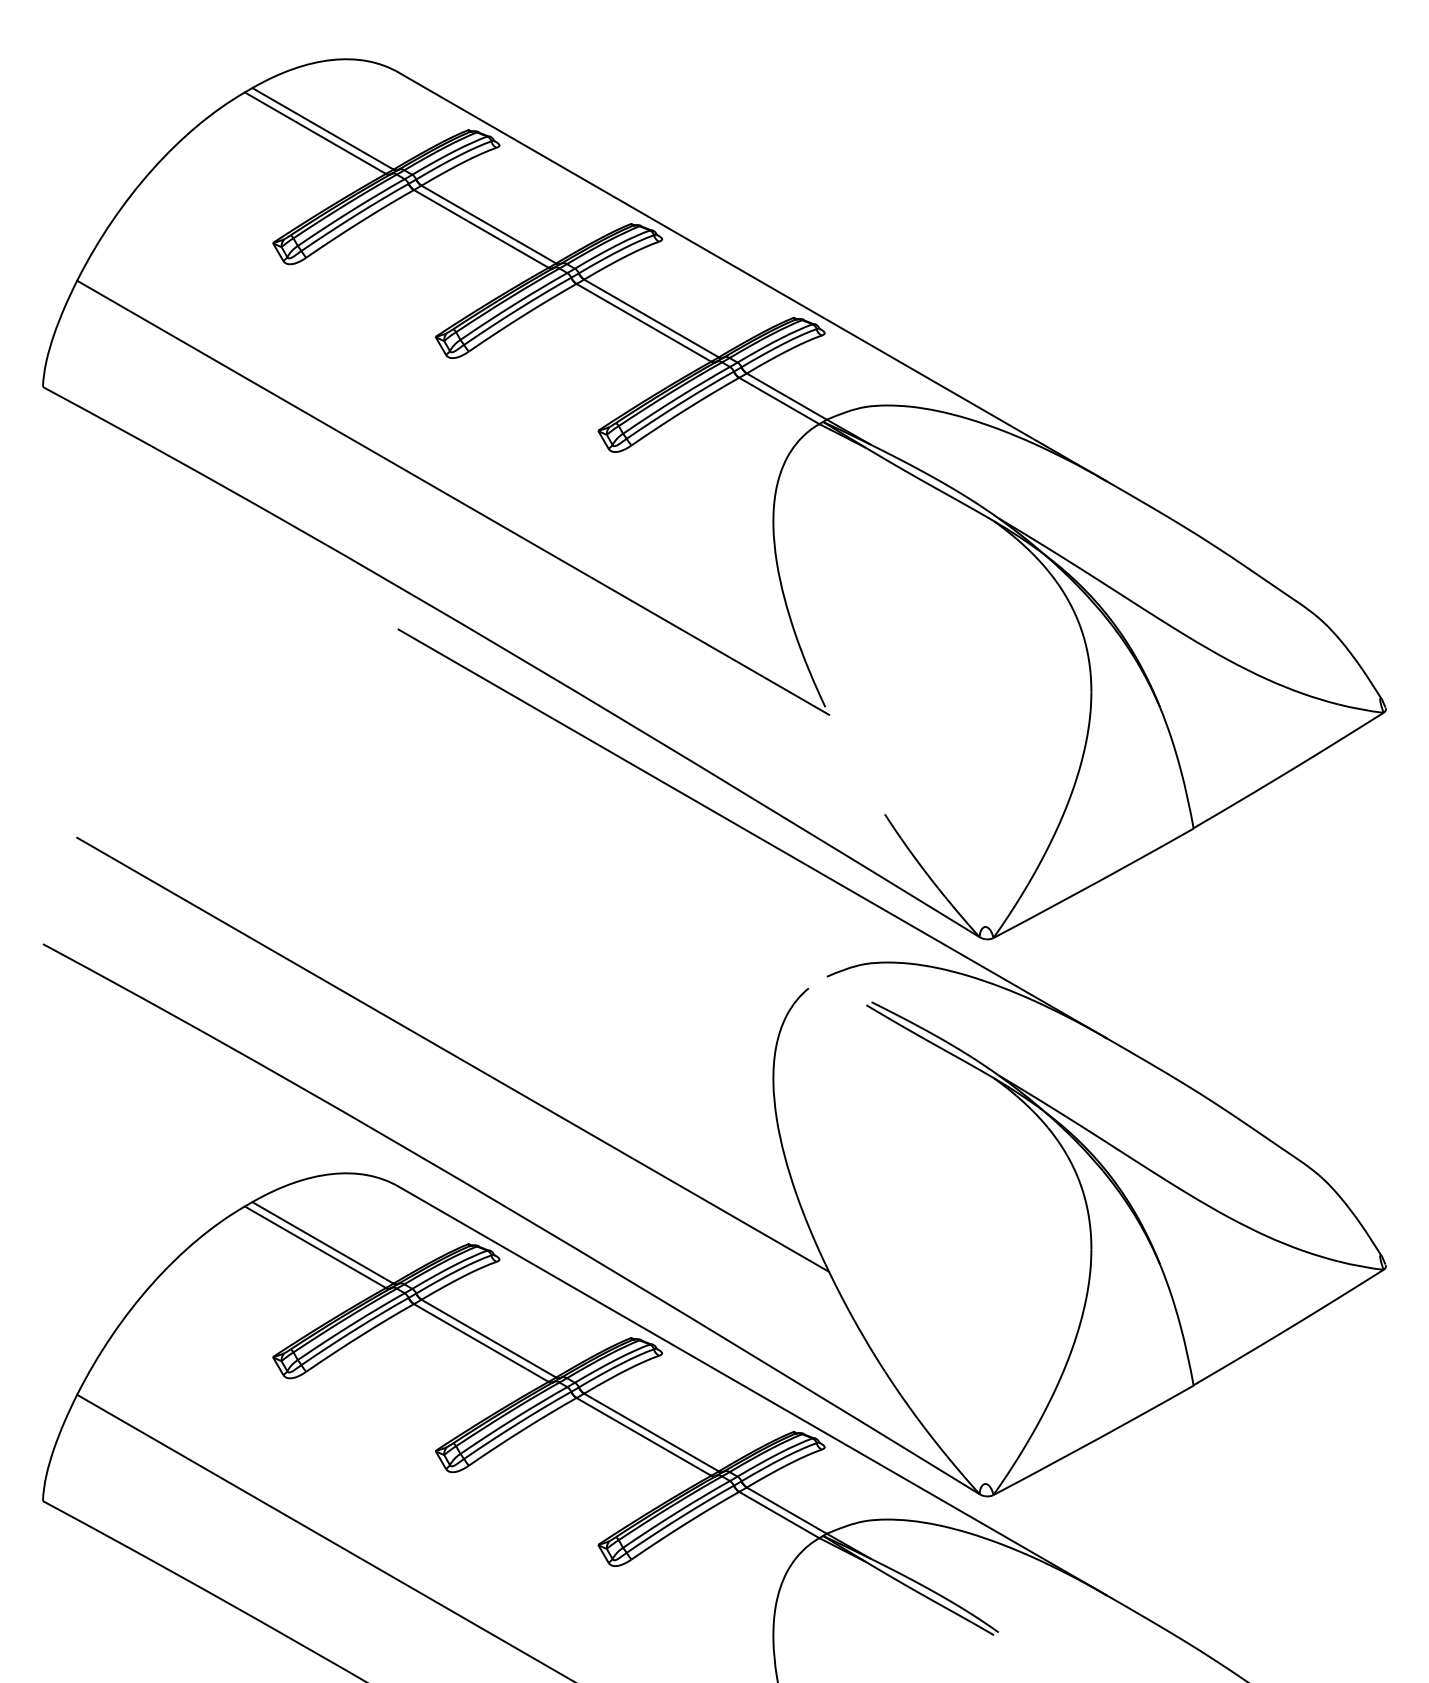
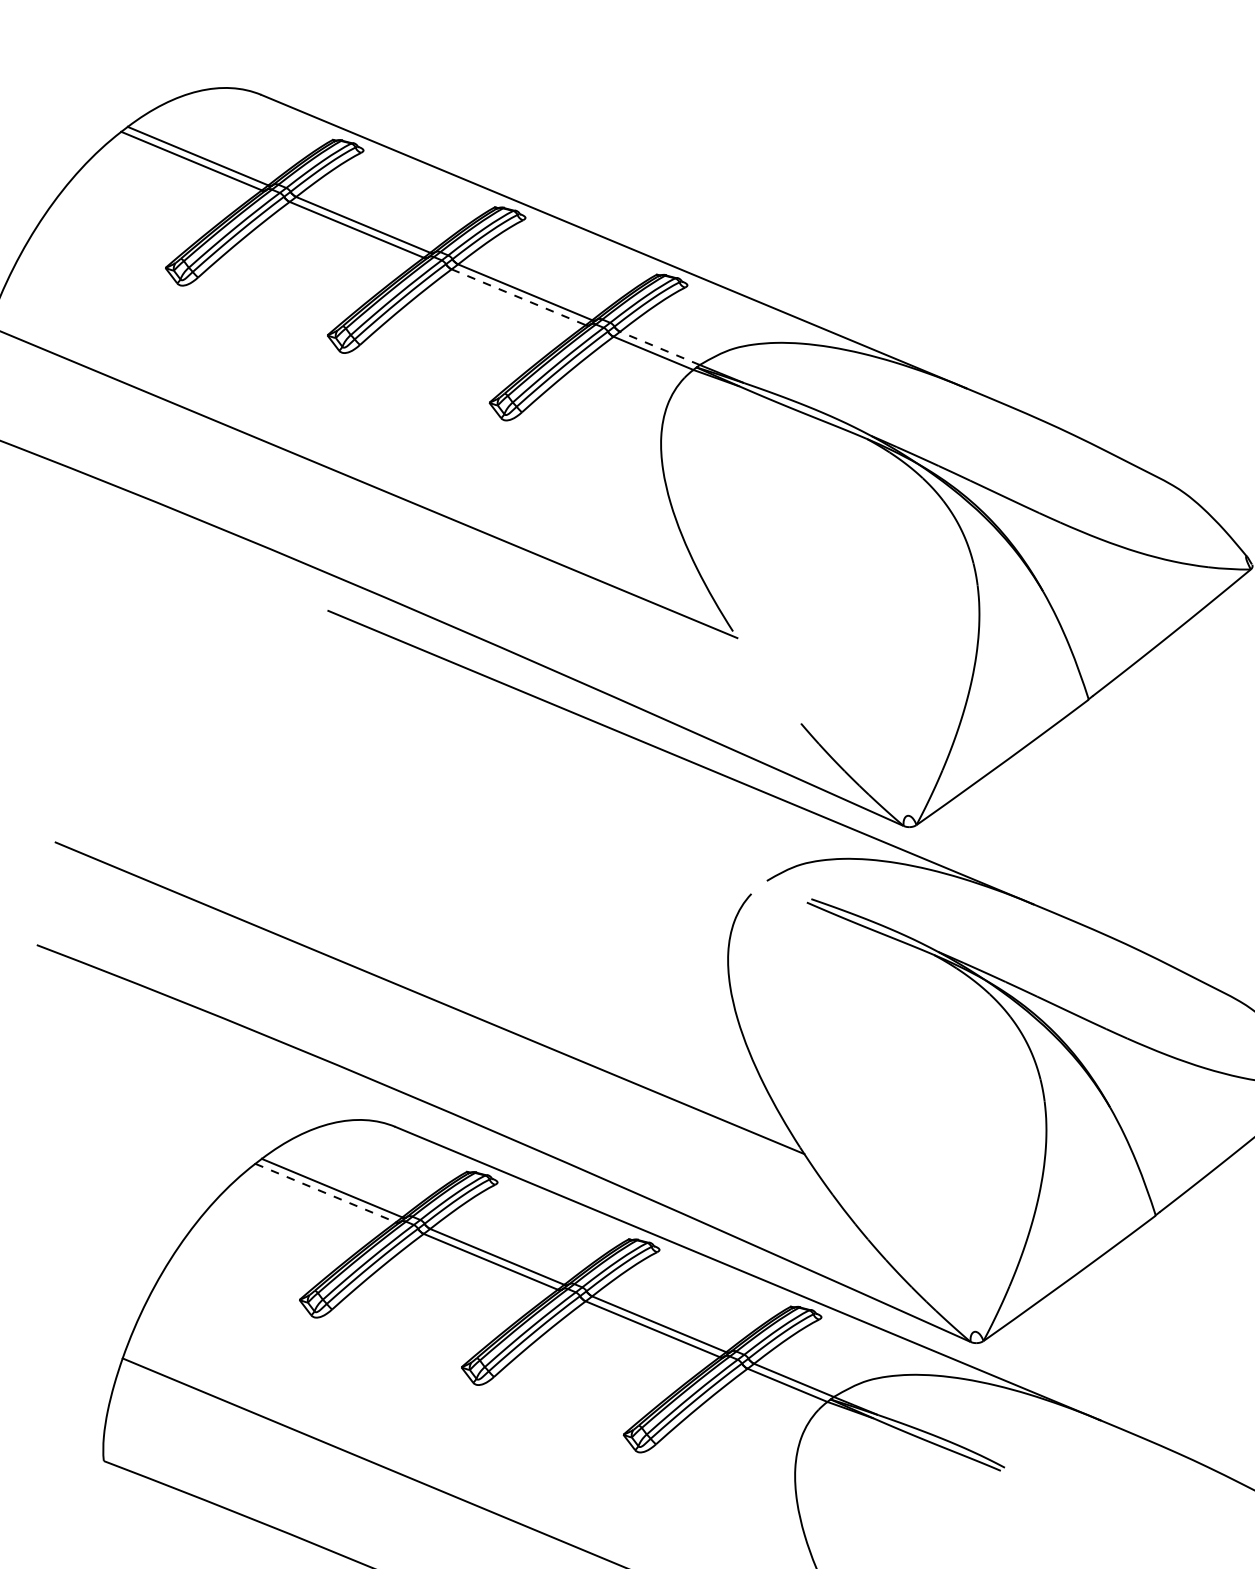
line: (643, 322) -> (518, 297), solid -> dashed
line: (786, 396) -> (659, 348), solid -> dashed
line: (315, 1247) -> (325, 1193), solid -> dashed

